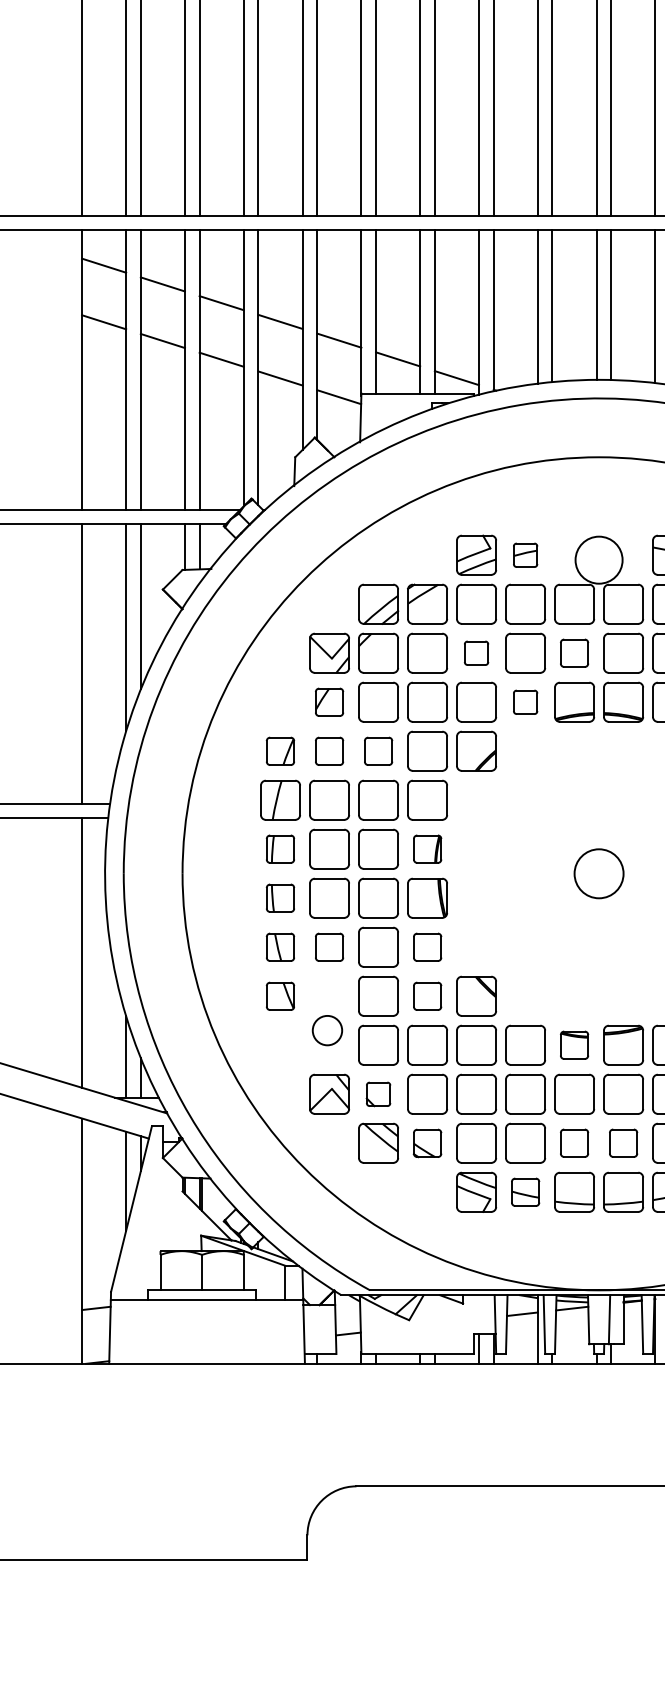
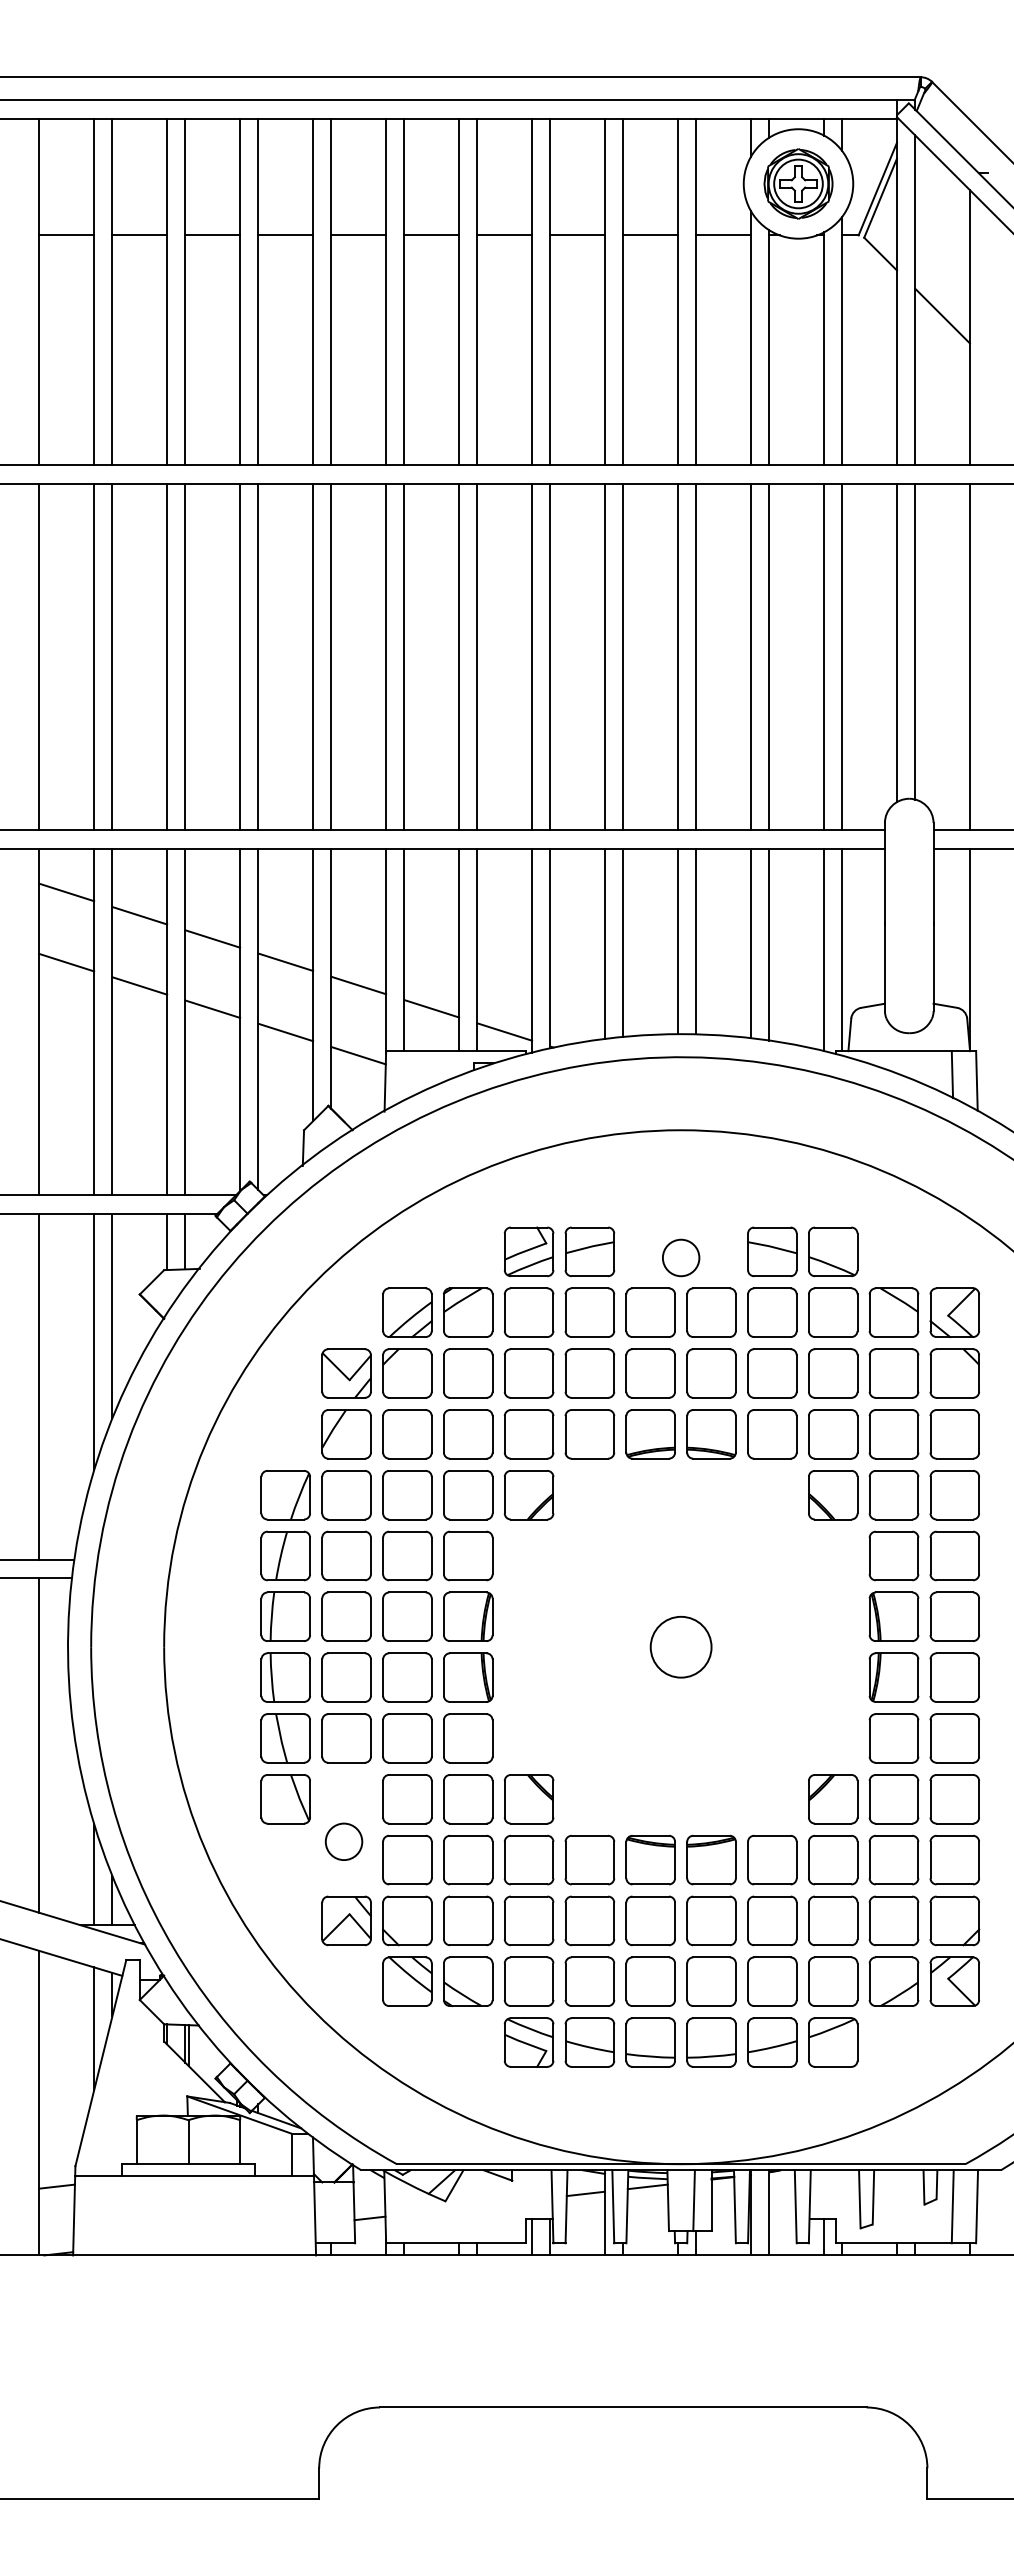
part: (525, 554) -> (589, 1251), size x1.67
circle: (598, 559) -> (680, 1257), size x0.62
part: (476, 653) -> (528, 1373), size x1.67
part: (574, 653) -> (650, 1373), size x1.43
part: (329, 702) -> (346, 1434), size x1.43
part: (525, 702) -> (589, 1434), size x1.67
part: (280, 751) -> (285, 1495), size x1.43
part: (329, 751) -> (346, 1495), size x1.43
part: (378, 751) -> (407, 1495), size x1.43
part: (280, 849) -> (285, 1616), size x1.43
part: (427, 849) -> (468, 1616), size x1.43
part: (280, 898) -> (285, 1677), size x1.43
part: (280, 947) -> (285, 1738), size x1.43
part: (329, 947) -> (346, 1738), size x1.43
part: (427, 947) -> (468, 1738), size x1.43
part: (280, 996) -> (285, 1799), size x1.43
part: (427, 996) -> (468, 1799), size x1.43
part: (574, 1044) -> (650, 1859), size x1.43
part: (378, 1093) -> (407, 1920), size x1.67
part: (427, 1143) -> (468, 1981), size x1.43
part: (574, 1143) -> (650, 1981), size x1.43
part: (623, 1143) -> (711, 1981), size x1.43
part: (525, 1192) -> (589, 2042), size x1.43

